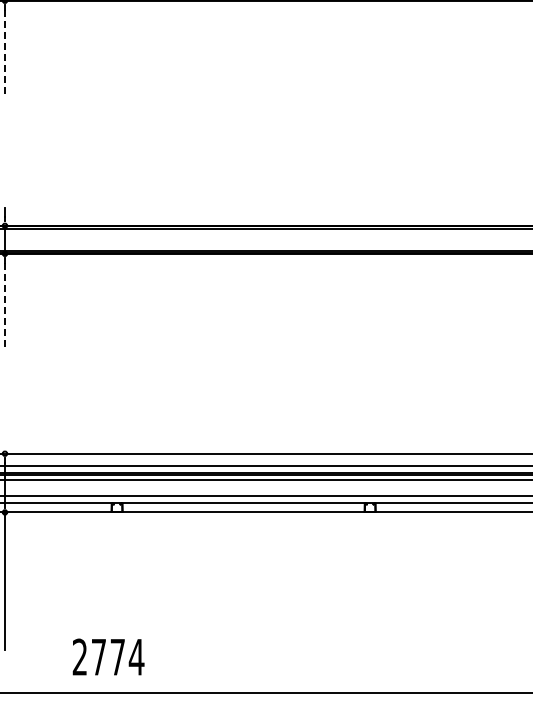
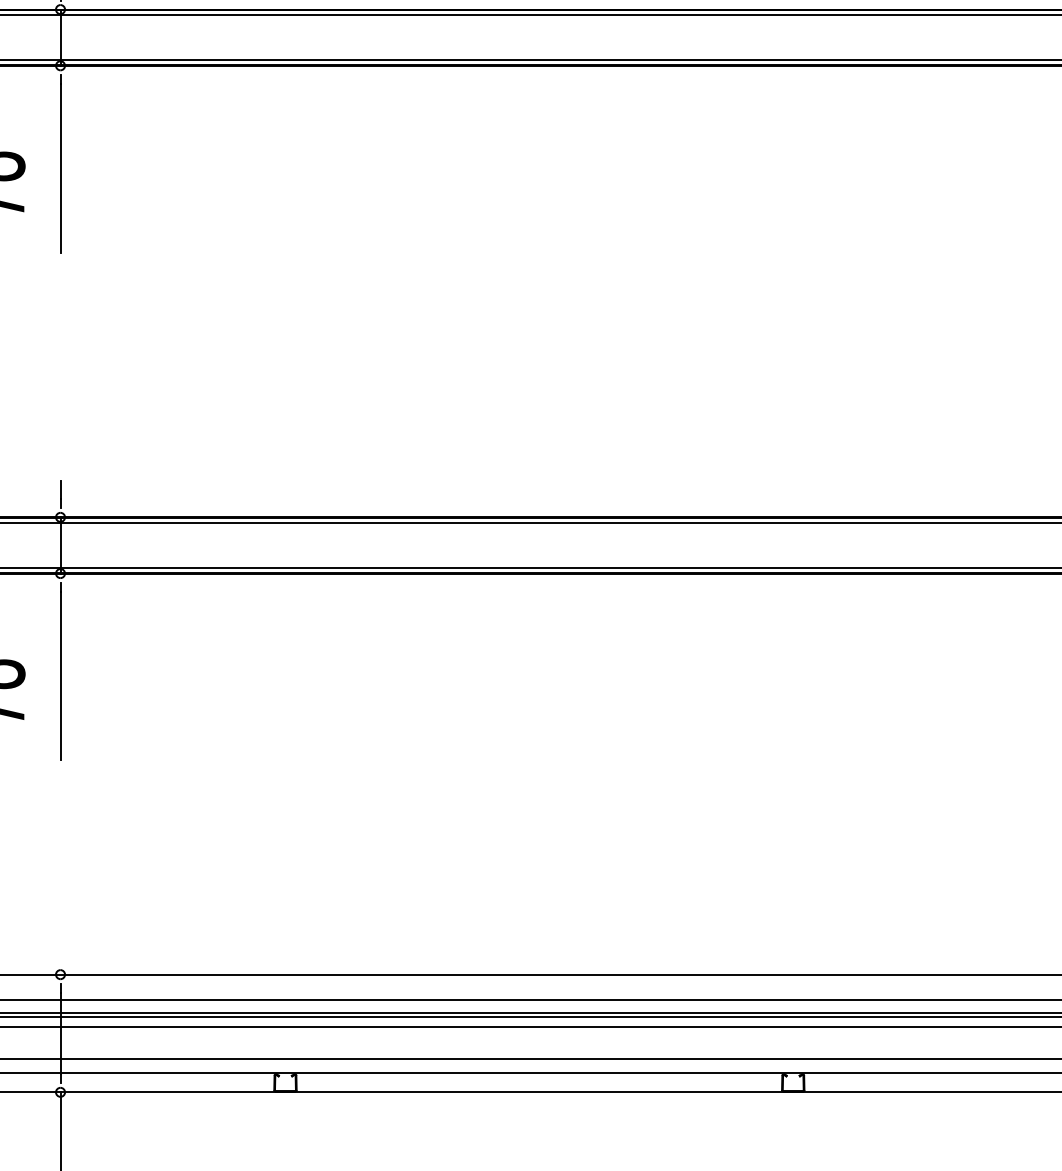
line: (4, 52) -> (59, 169), dashed -> solid
line: (4, 305) -> (59, 677), dashed -> solid

